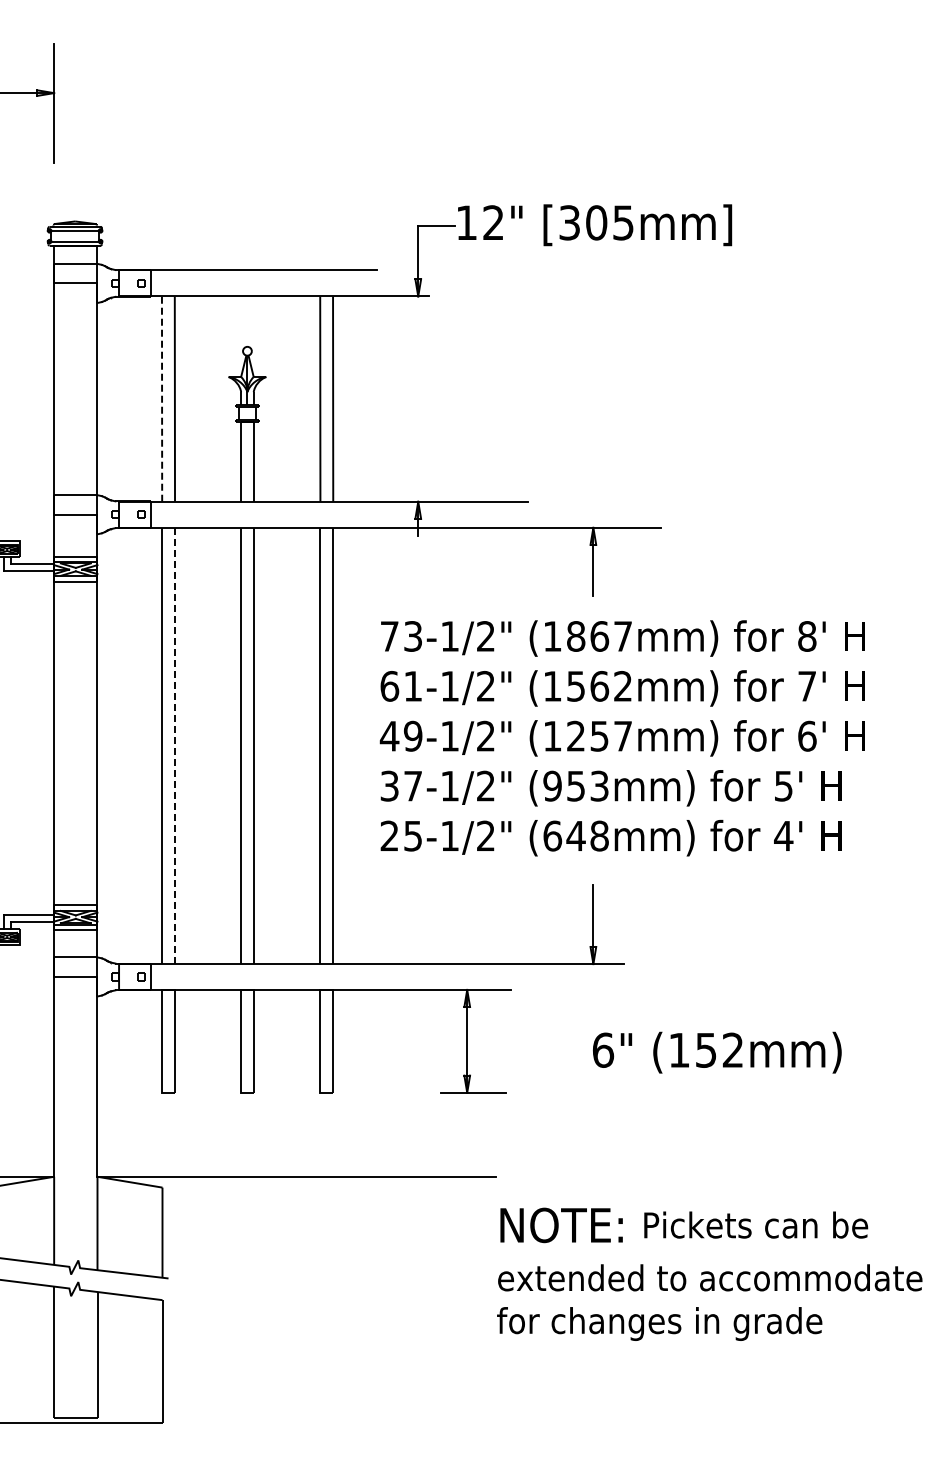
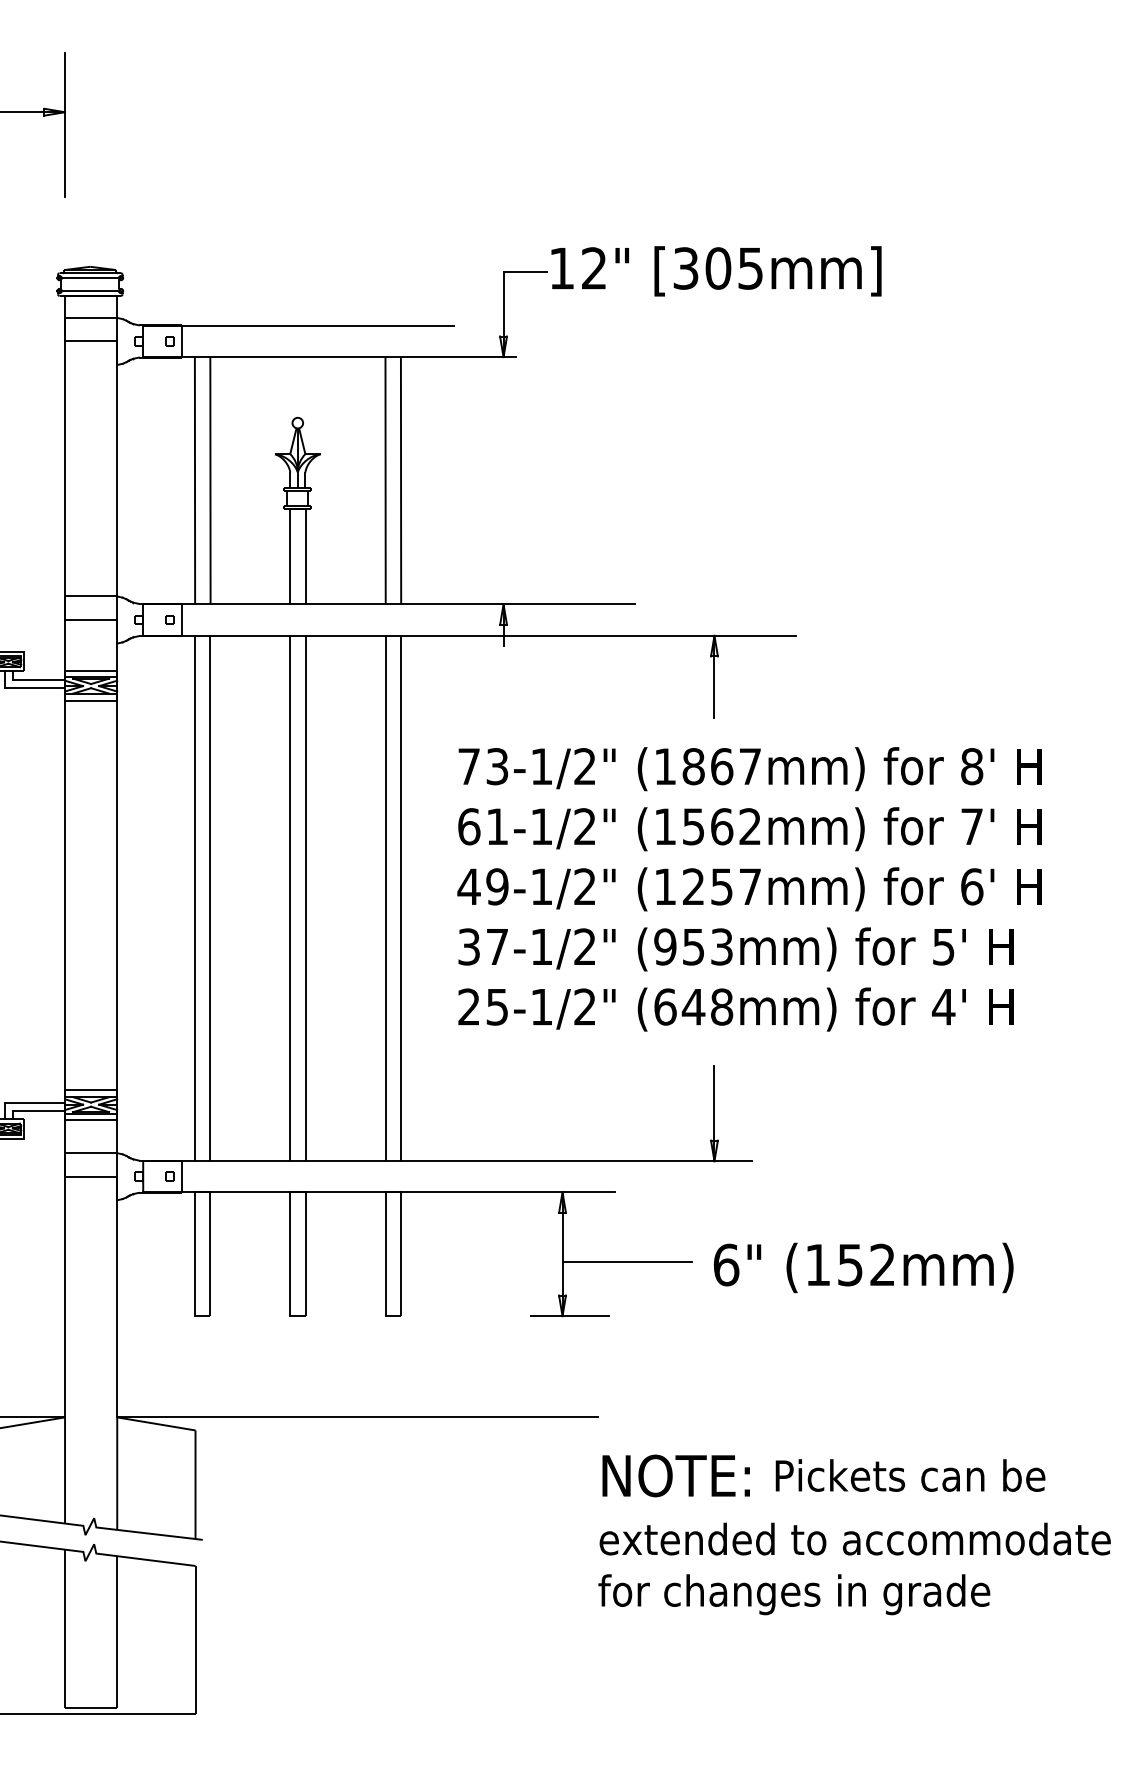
line: (162, 399) -> (195, 481), dashed -> solid
line: (174, 745) -> (209, 897), dashed -> solid
line: (520, 1048) -> (626, 1262), added

